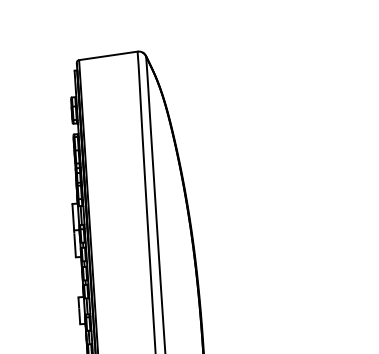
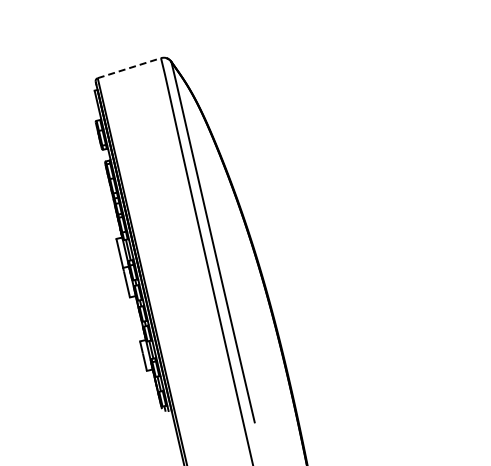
line: (108, 56) -> (129, 68), solid -> dashed

